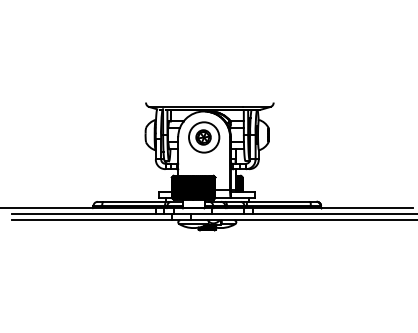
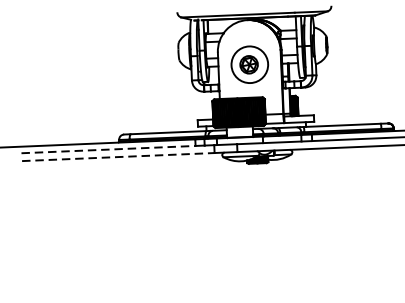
part: (204, 137) -> (250, 64), moved
line: (84, 213) -> (108, 149), solid -> dashed
line: (92, 220) -> (118, 157), solid -> dashed

